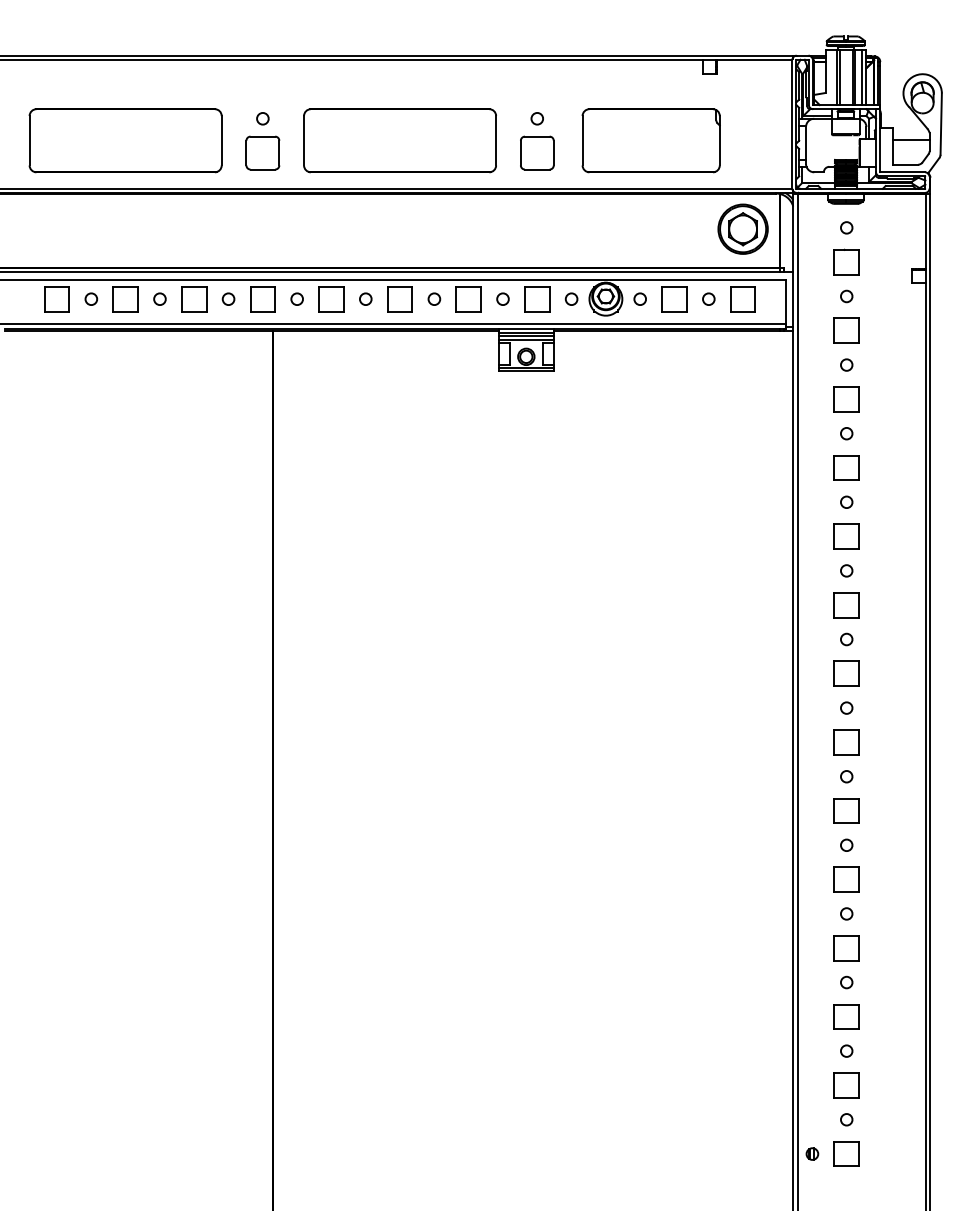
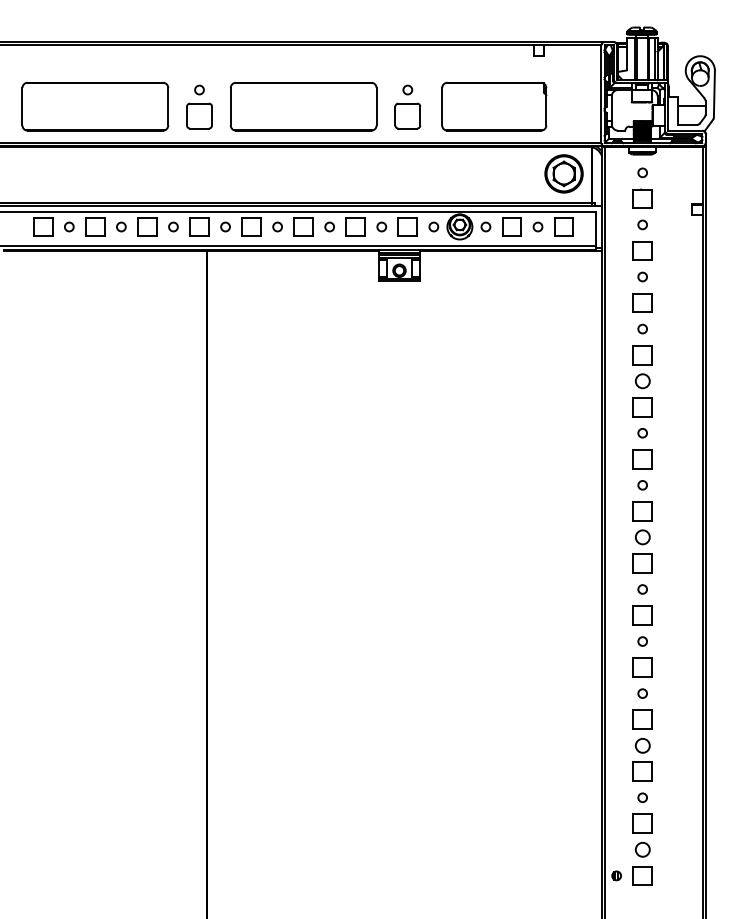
circle: (846, 501) -> (642, 380), size x1.6
circle: (846, 708) -> (642, 537), size x1.6
circle: (846, 982) -> (642, 745), size x1.6
circle: (846, 1119) -> (642, 849), size x1.6

